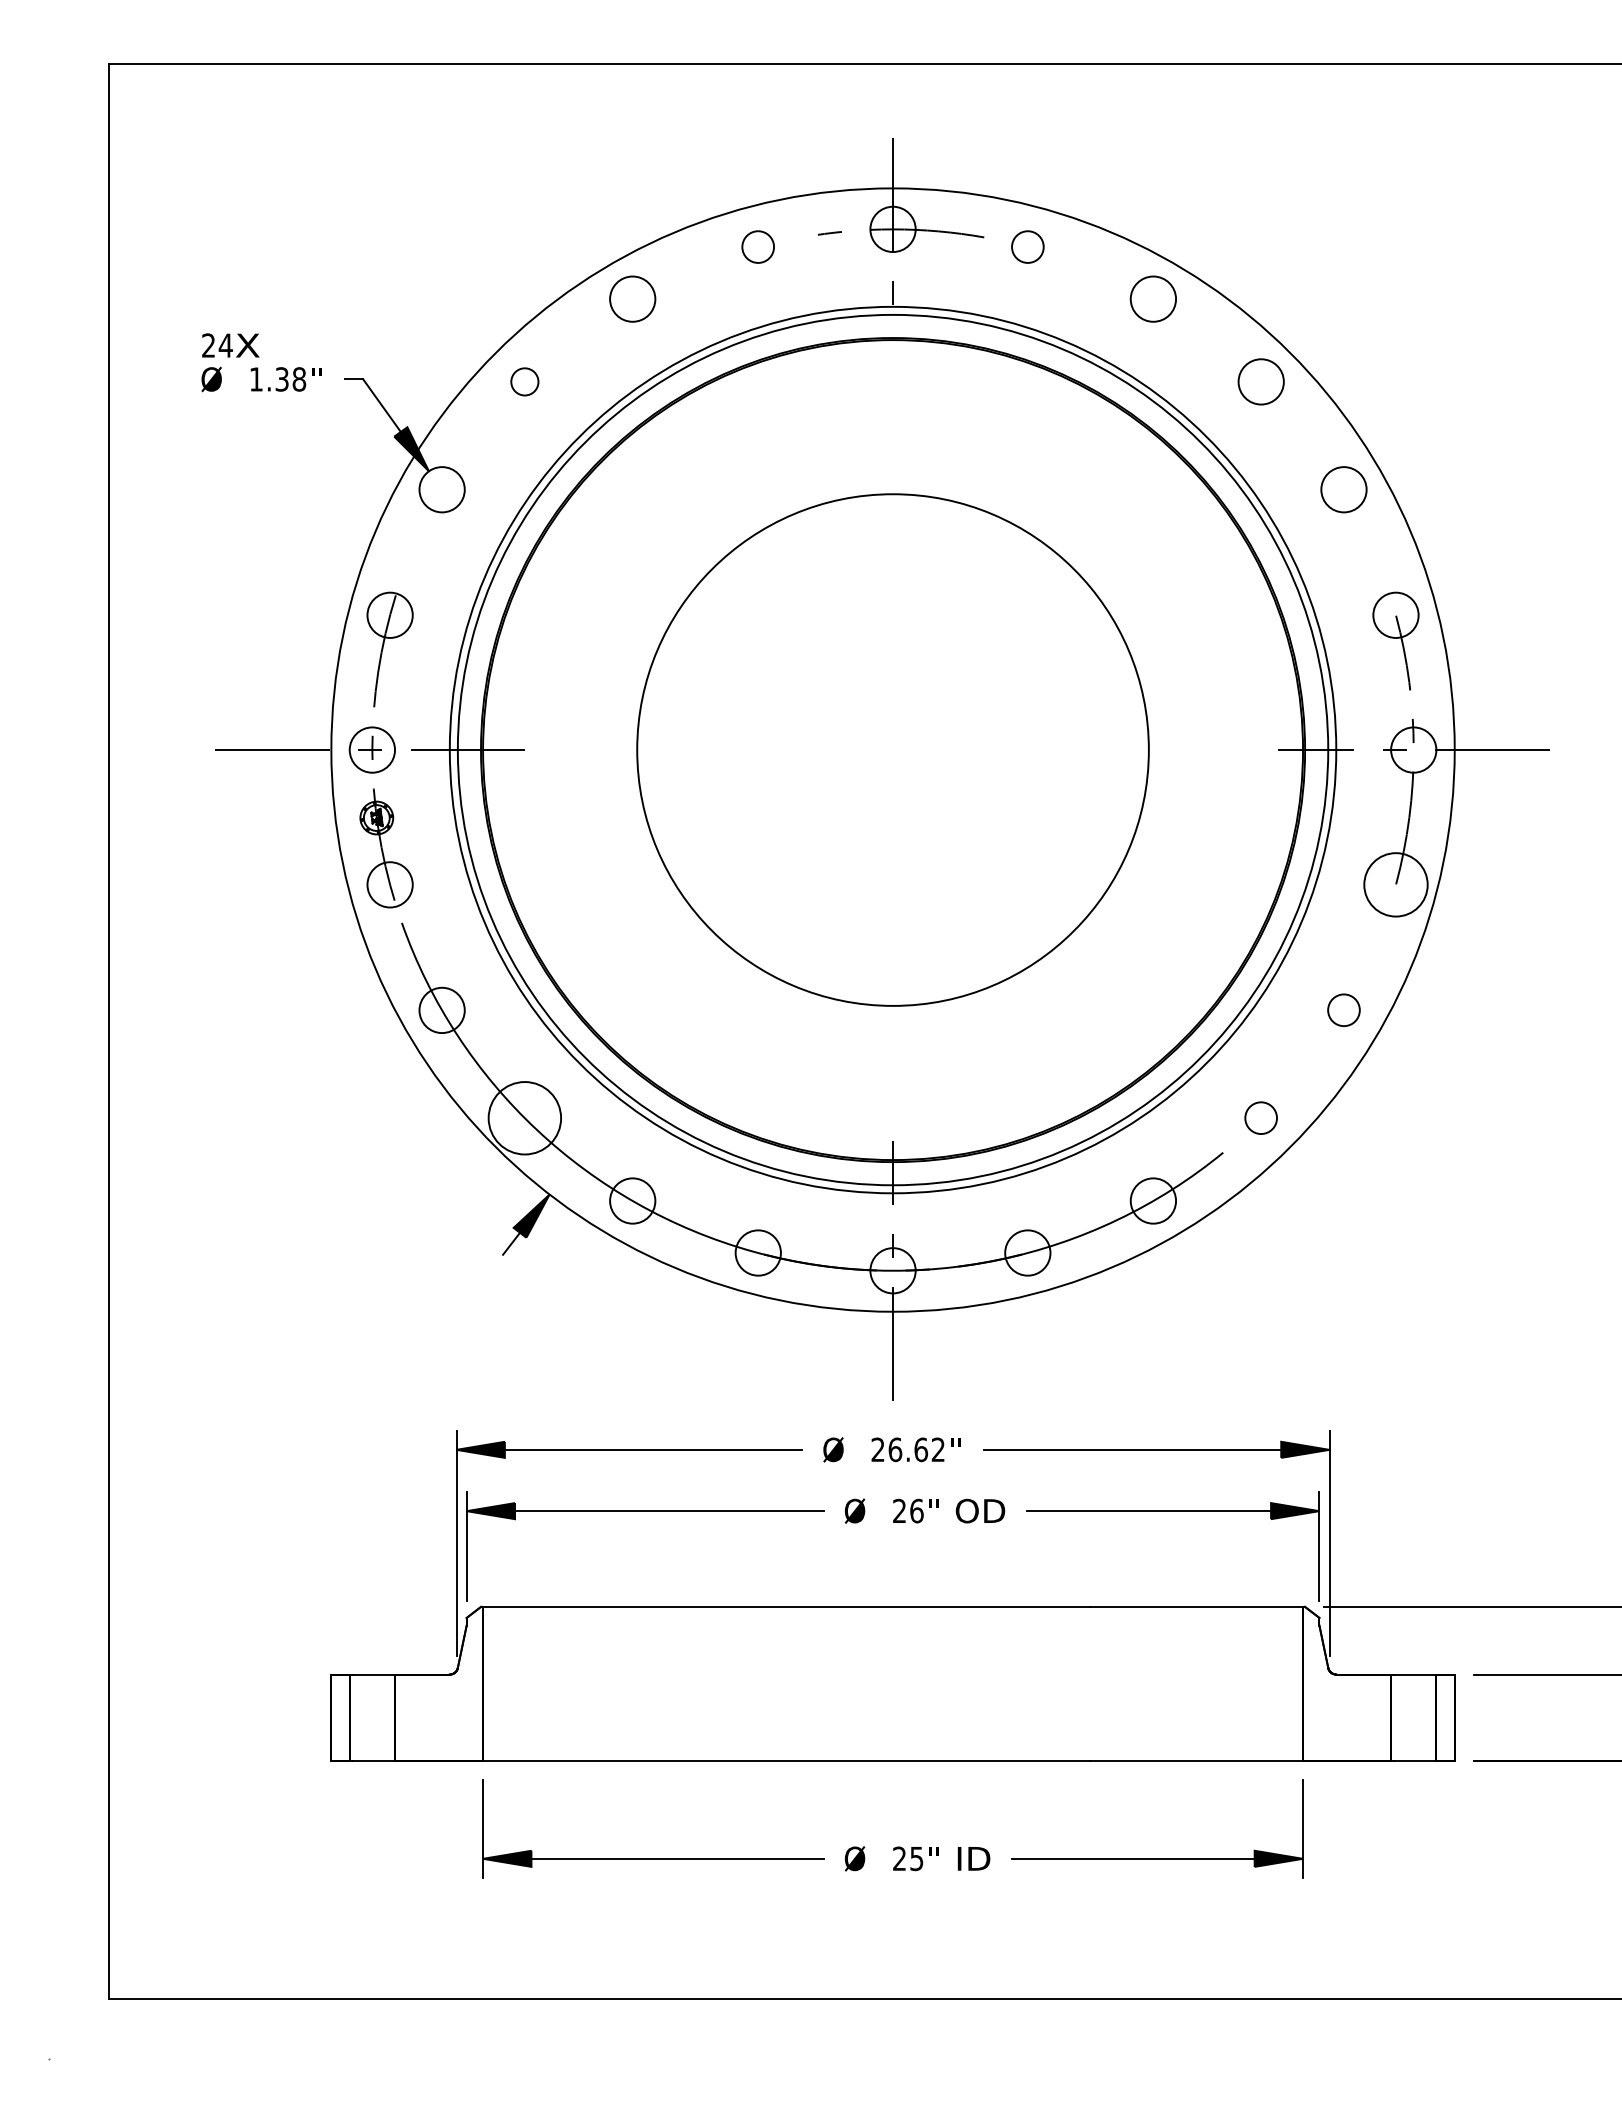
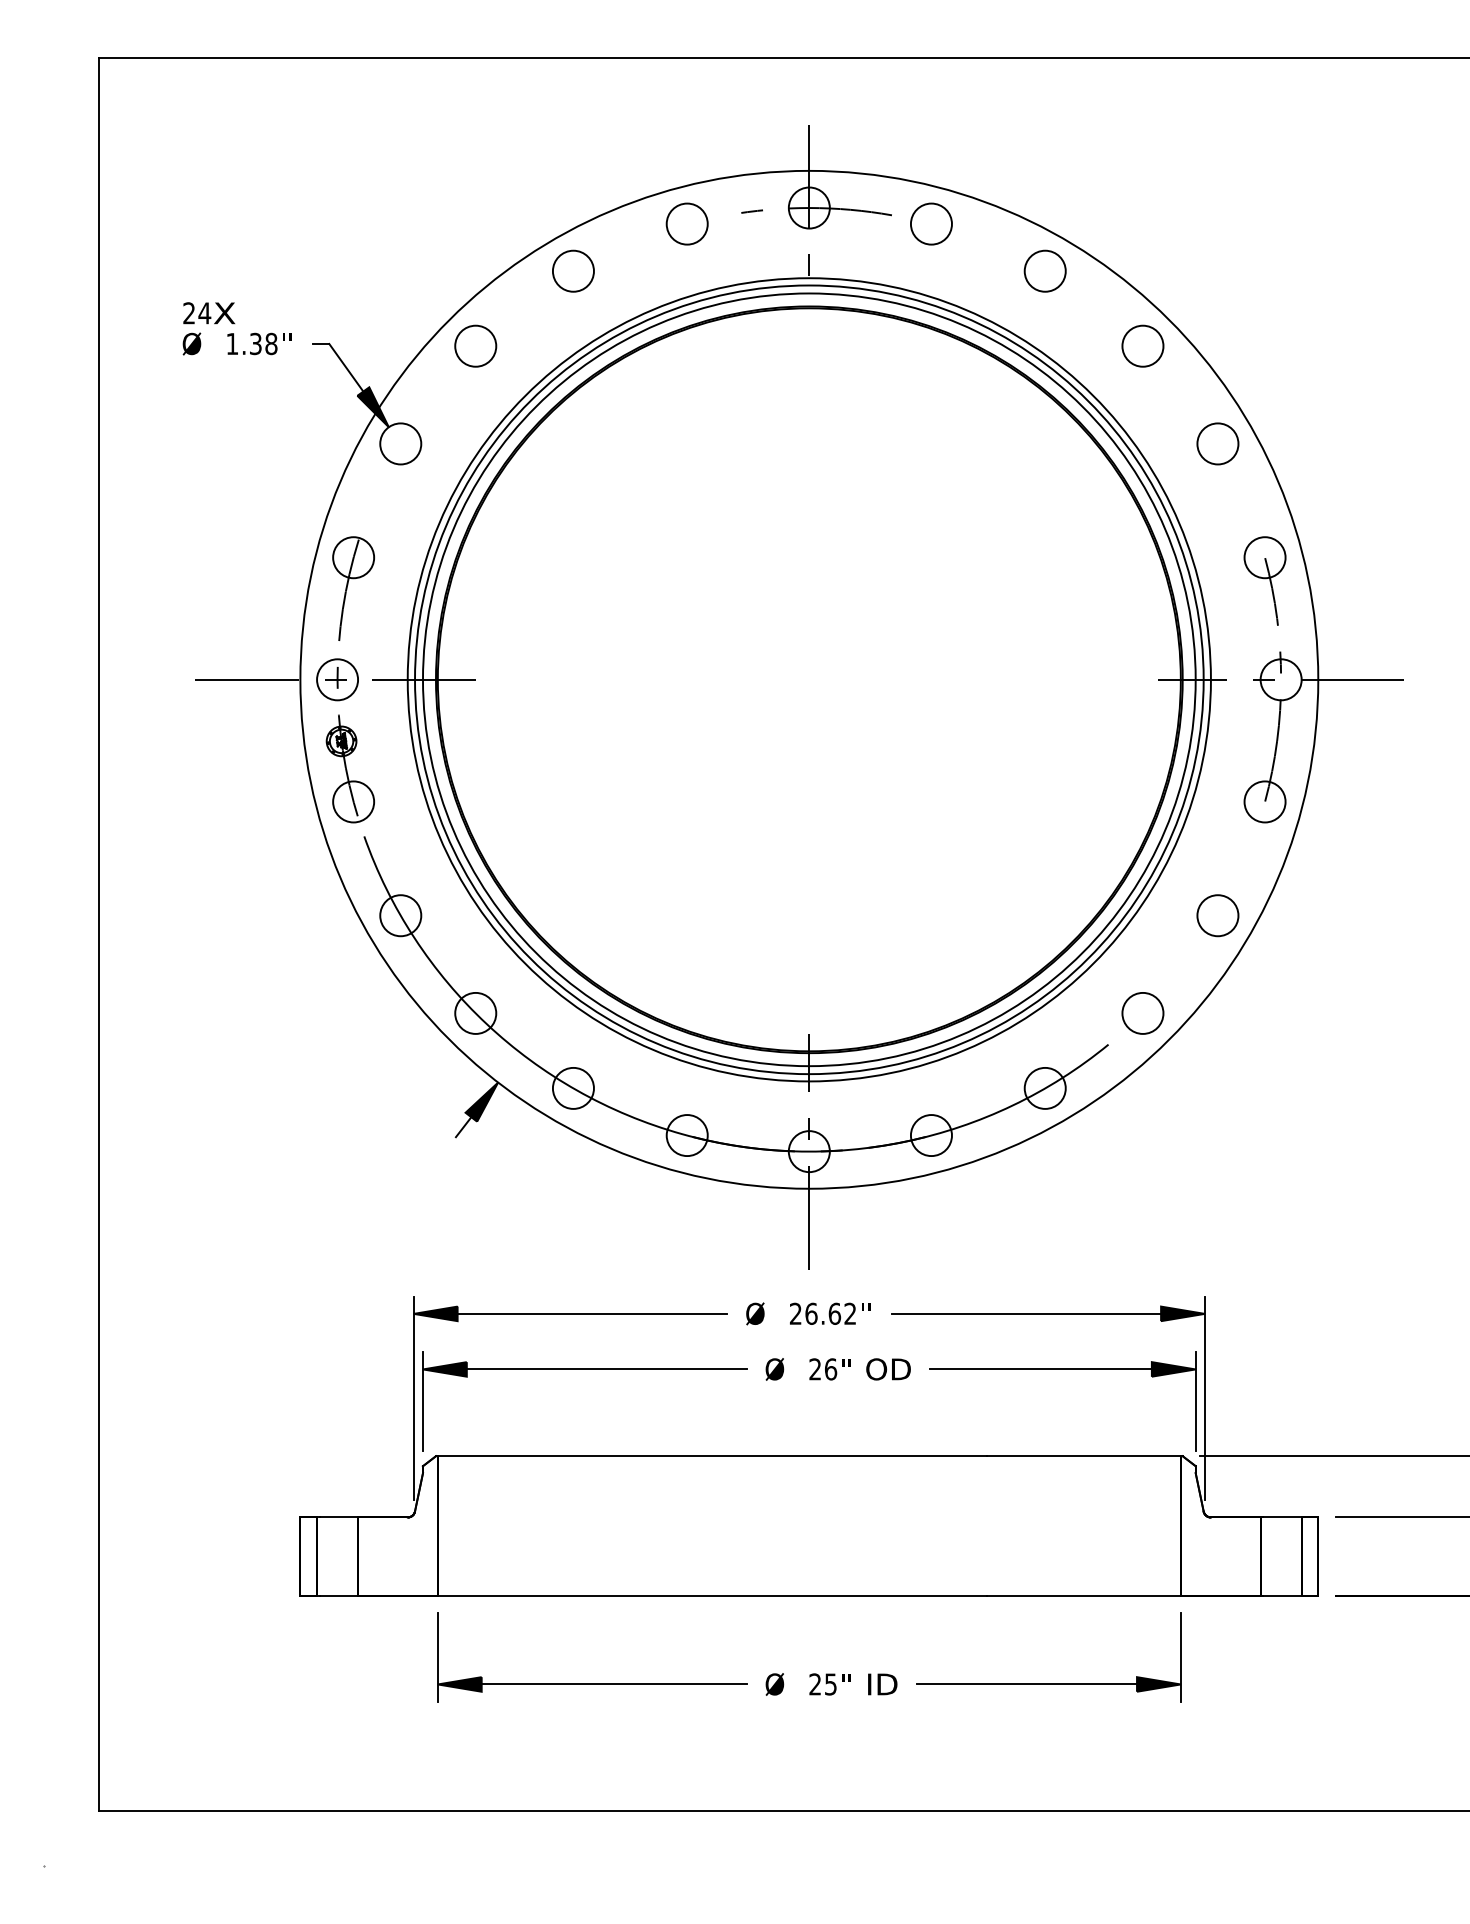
circle: (757, 246) -> (686, 223), size x1.43
circle: (1027, 246) -> (931, 223), size x1.43
circle: (524, 381) -> (475, 345), size x1.67
circle: (892, 749) -> (808, 679), size x1.67
circle: (1395, 884) -> (1264, 801), size x0.71
circle: (1343, 1009) -> (1217, 914), size x1.43
circle: (524, 1117) -> (475, 1012), size x0.62
circle: (1260, 1117) -> (1142, 1012), size x1.43

